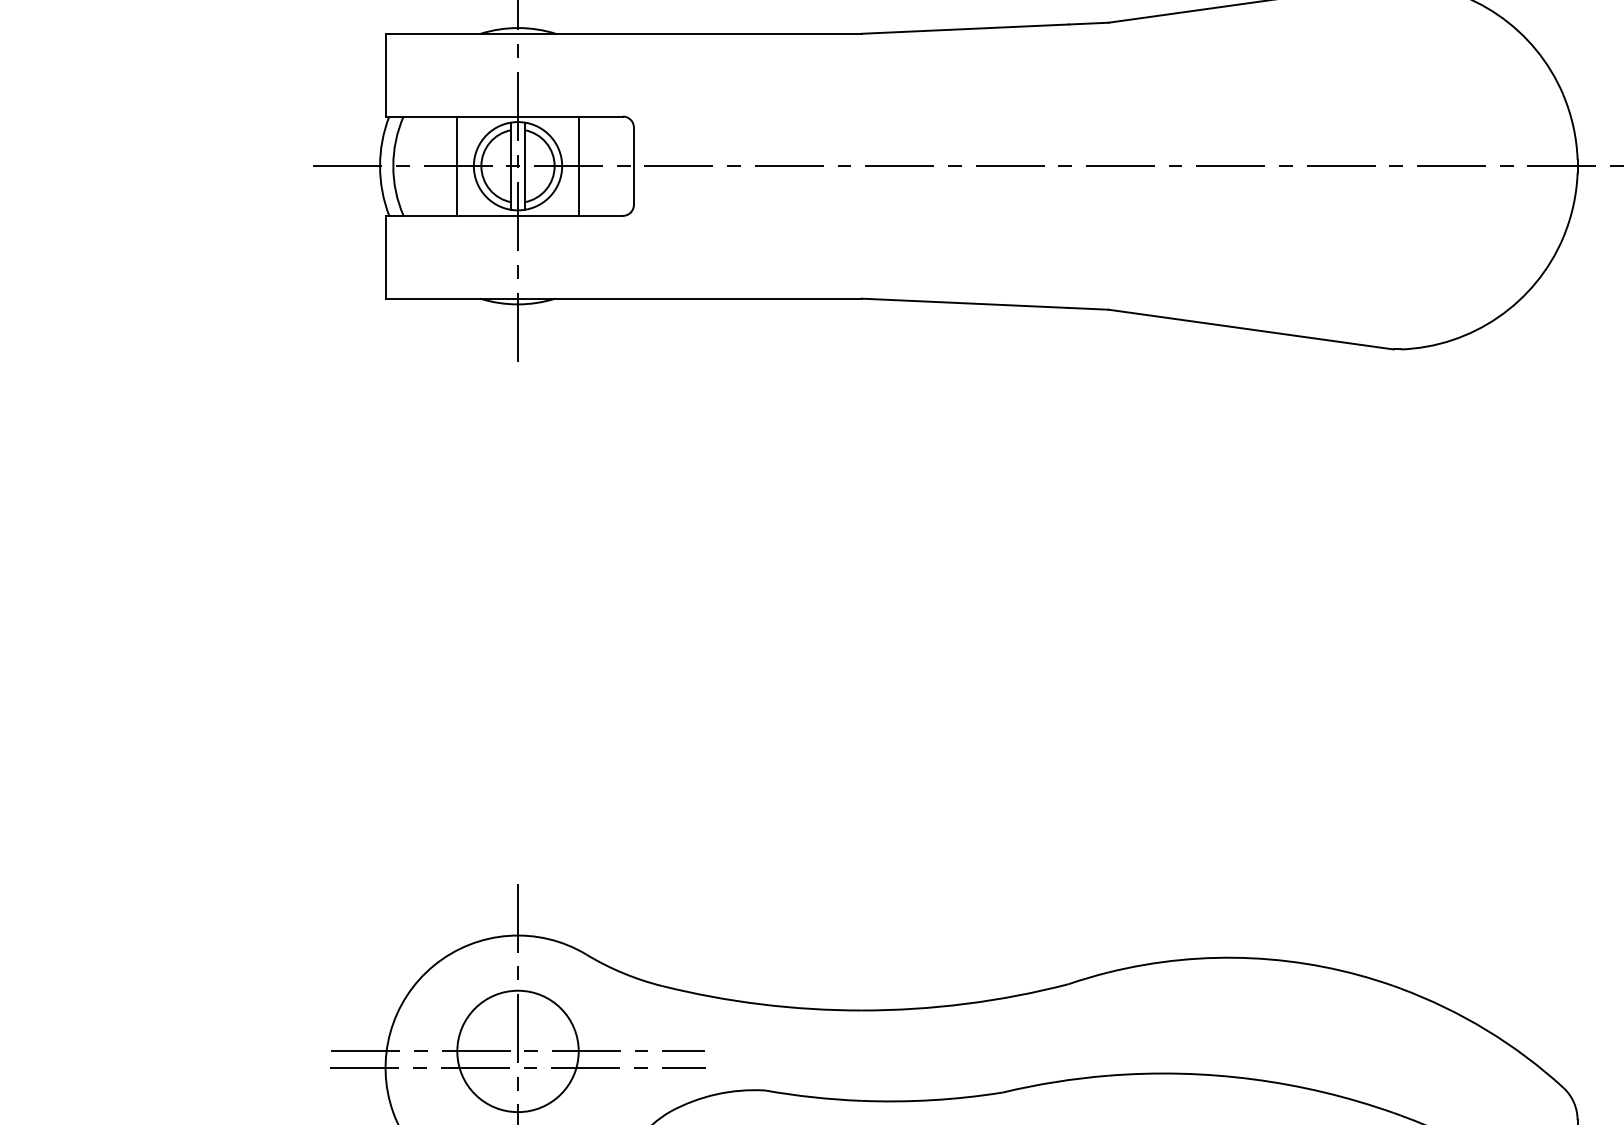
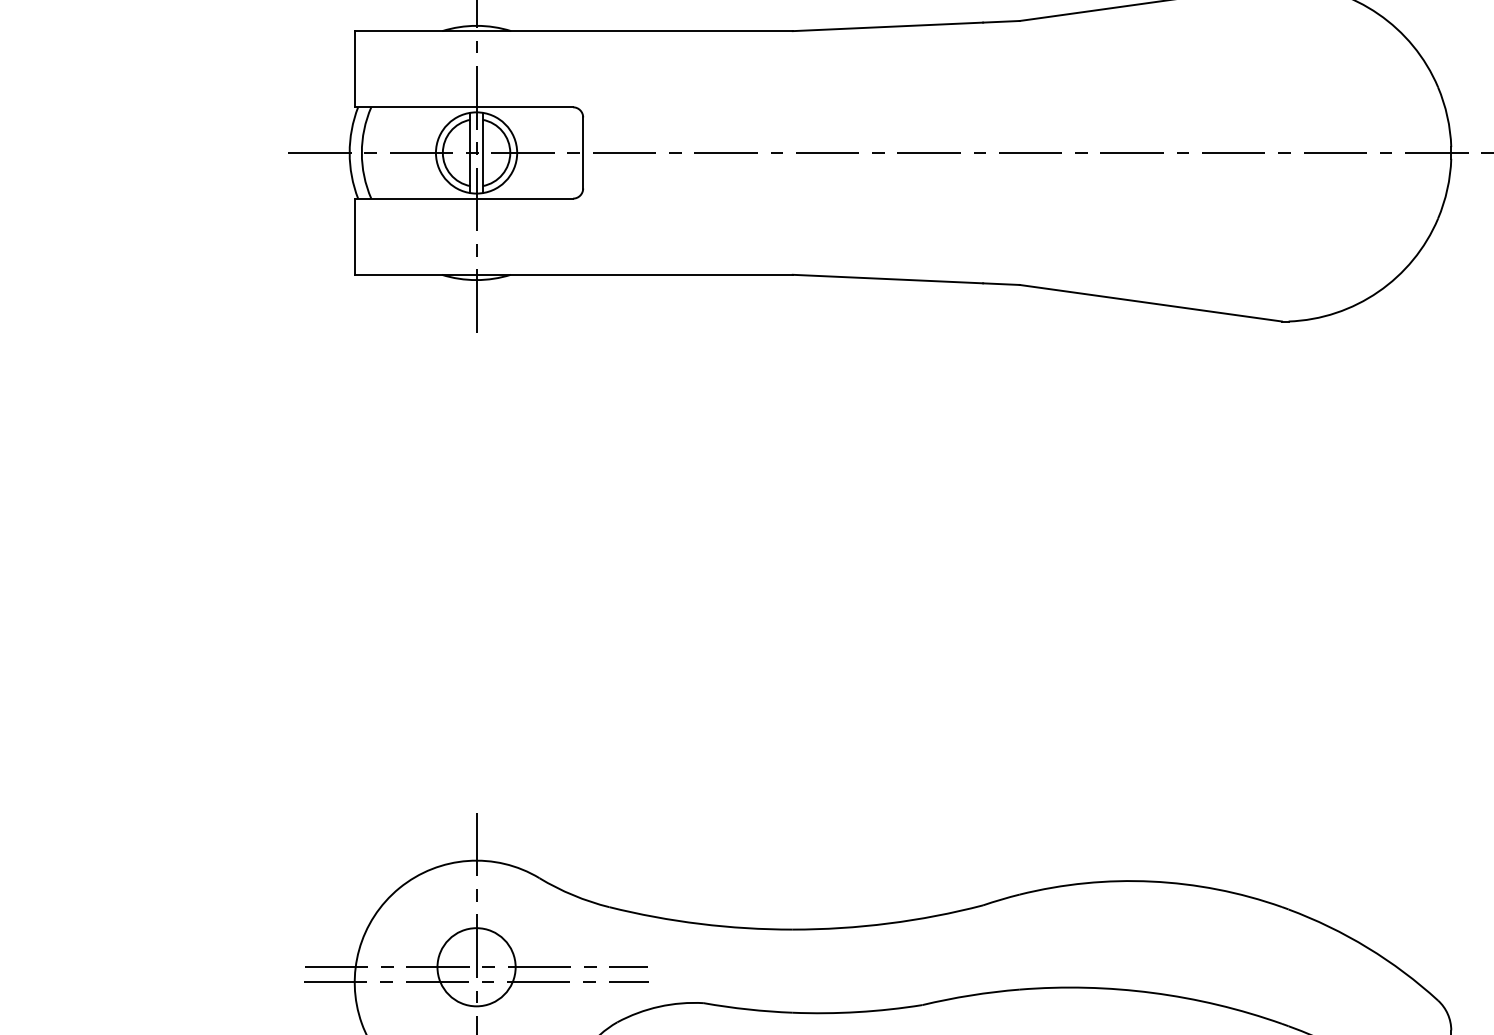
line: (457, 165) -> (420, 152), removed
line: (578, 165) -> (532, 152), removed
circle: (517, 1051) -> (476, 967), size x0.7

